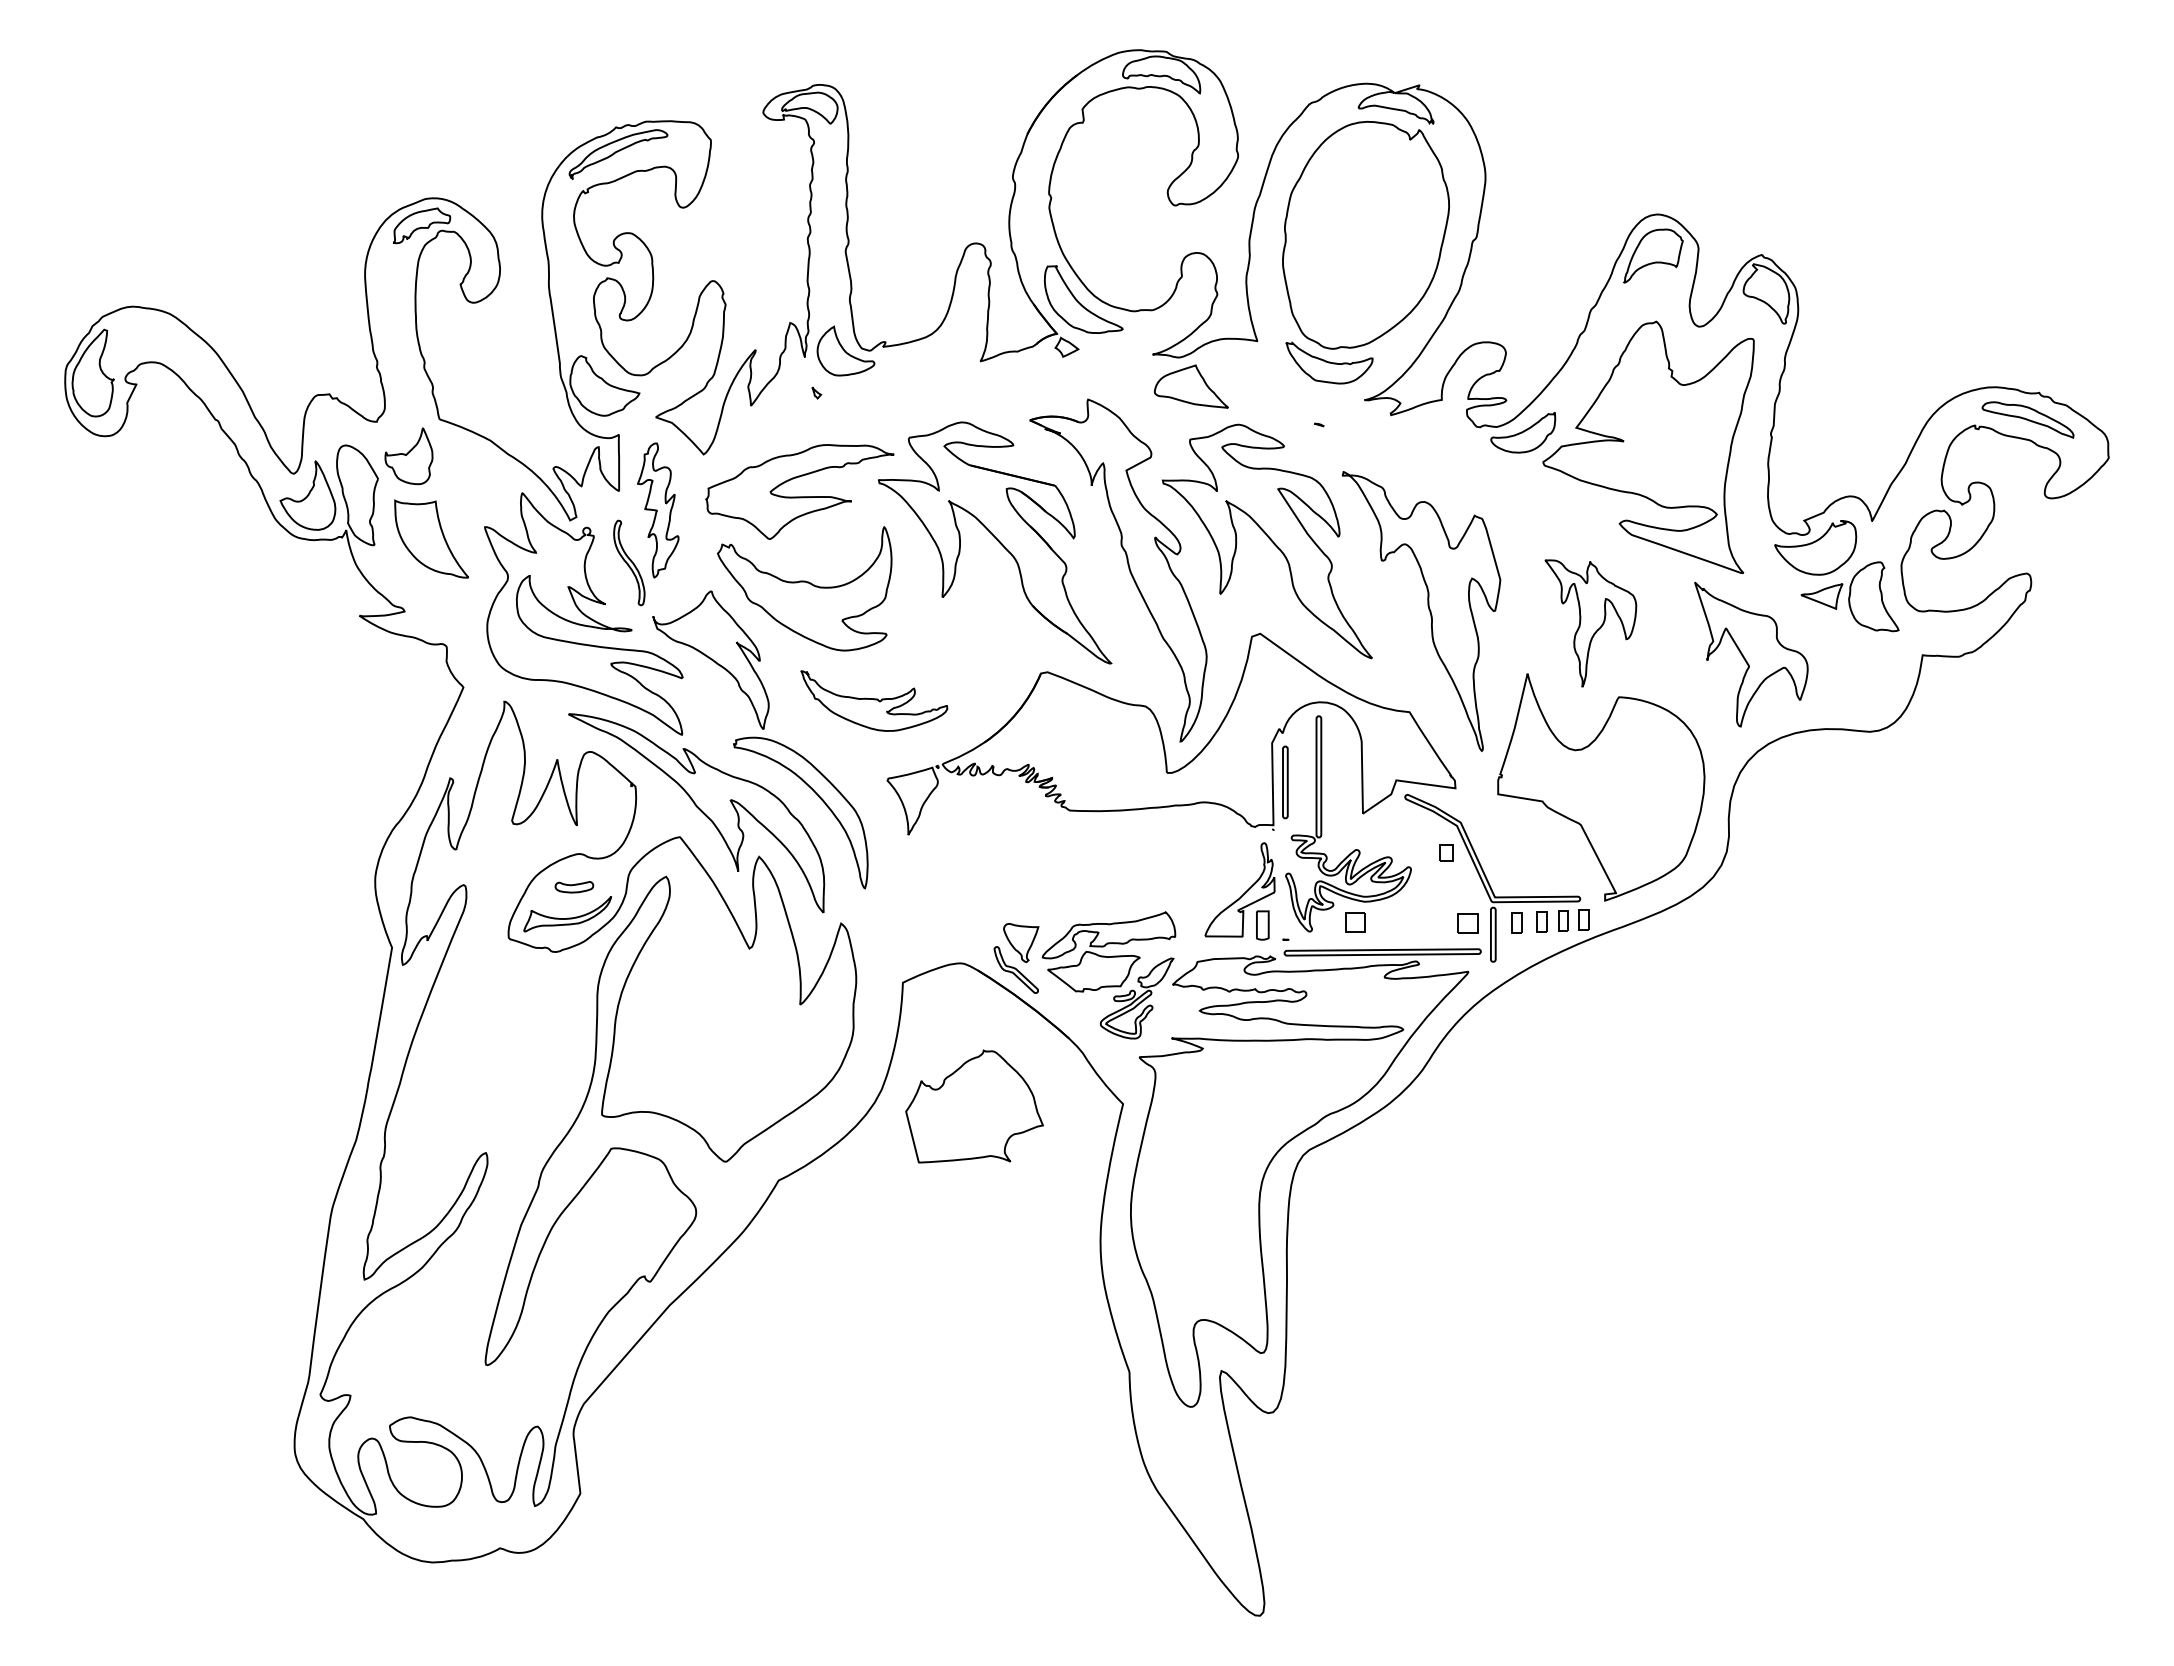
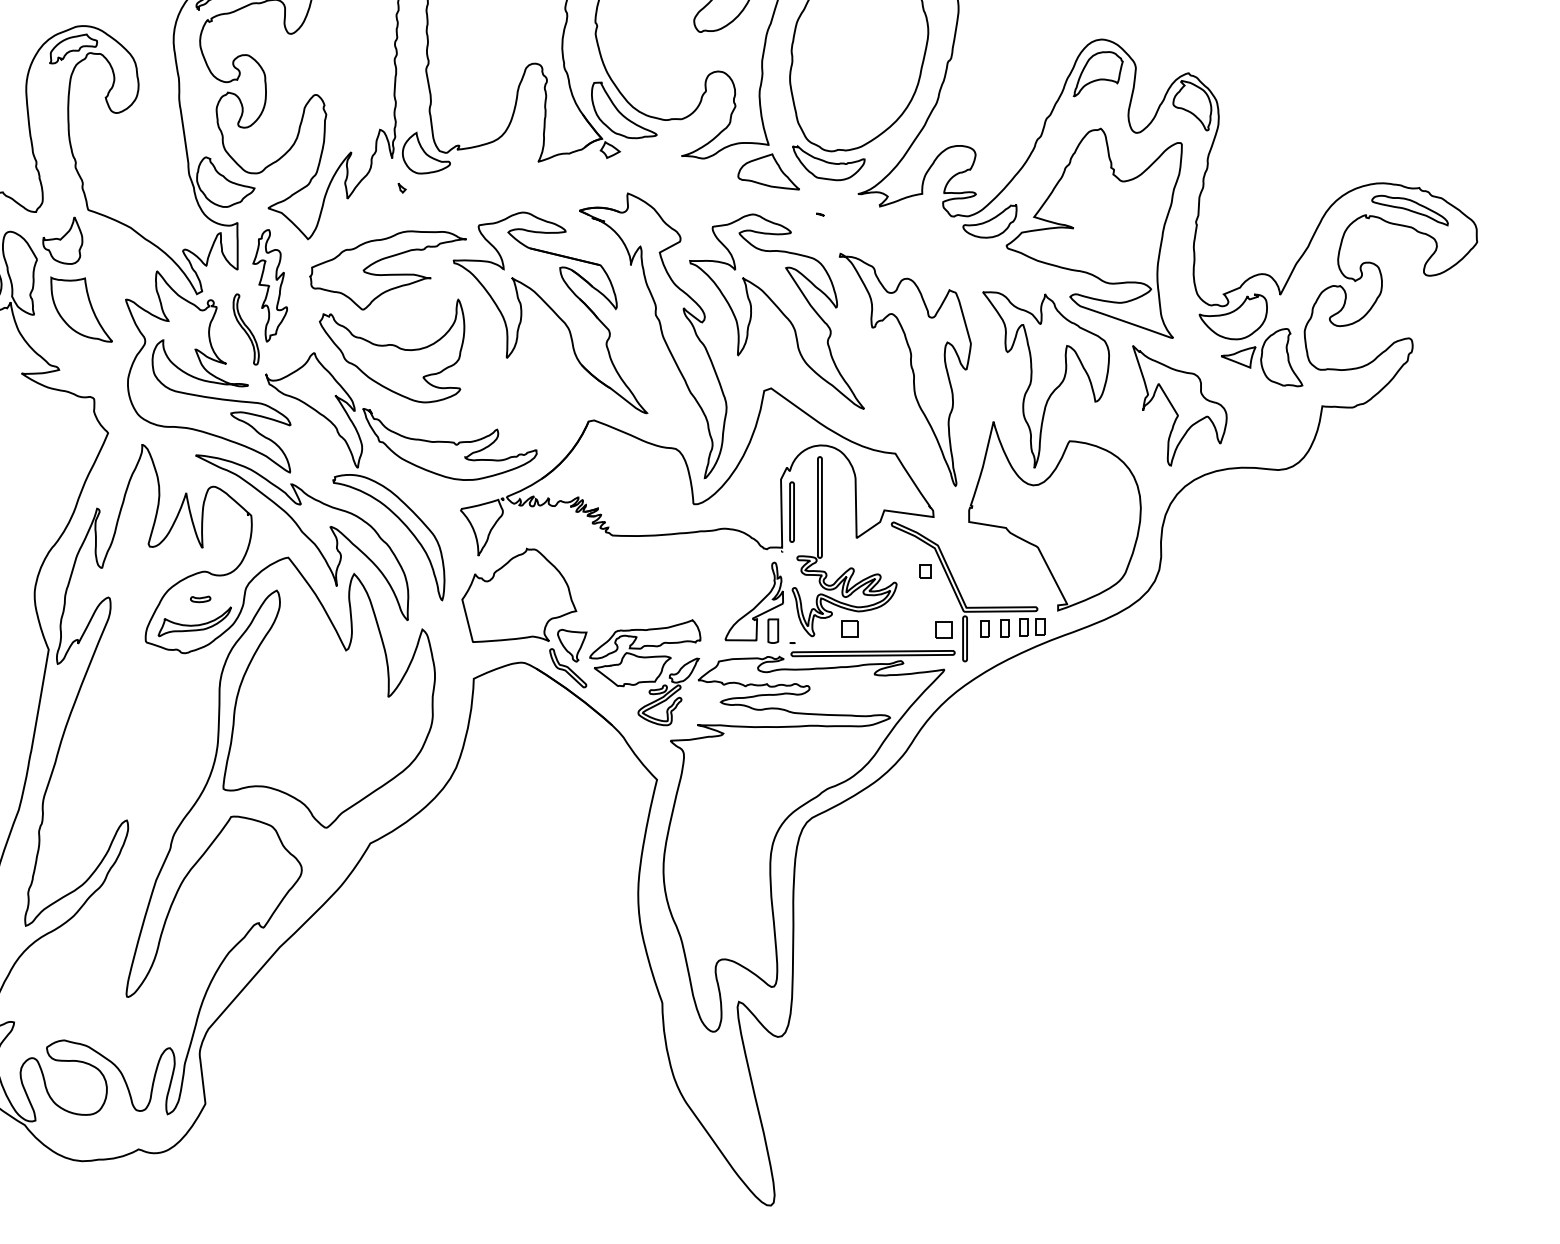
part: (1190, 386) -> (768, 171), moved
part: (1590, 623) -> (1045, 379), size x1.67
part: (874, 700) -> (450, 443), size x1.43
part: (574, 887) -> (200, 599), size x0.62
part: (974, 1106) -> (519, 595), moved

